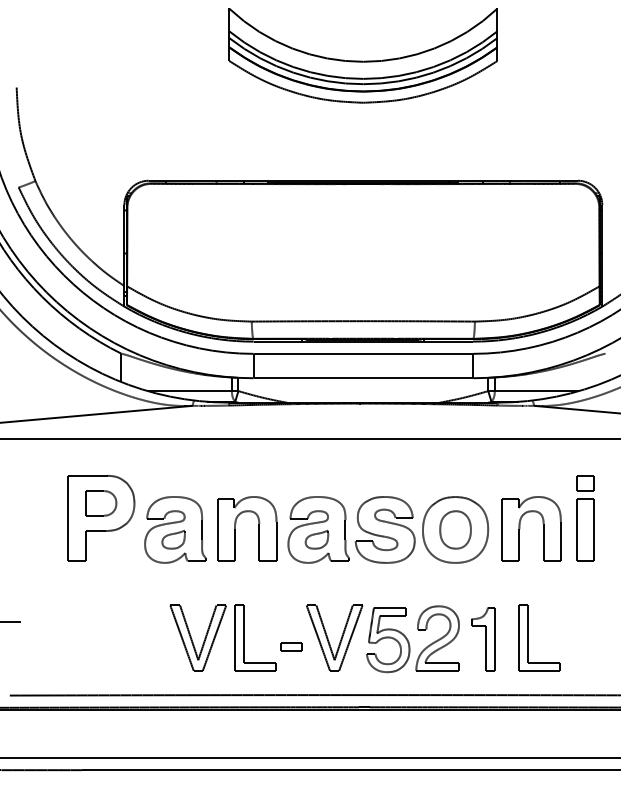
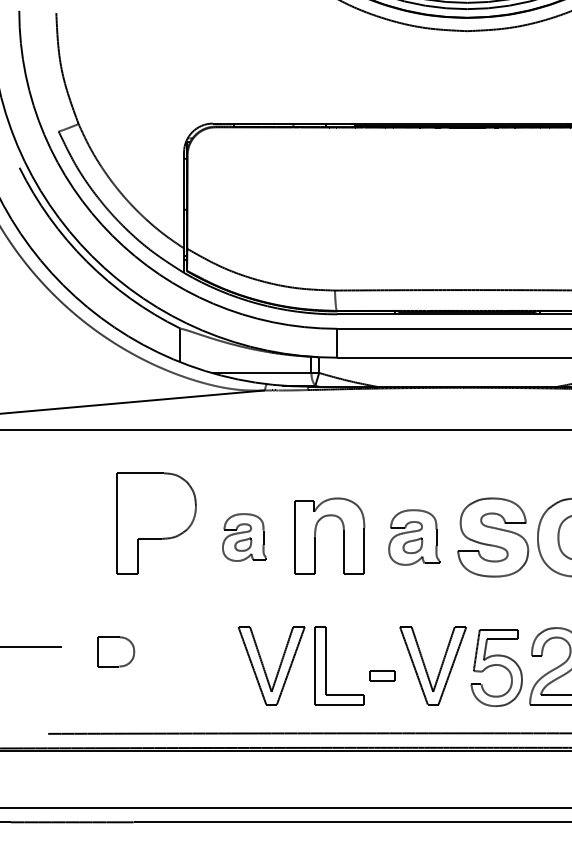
part: (101, 503) -> (116, 651), moved
part: (175, 529) -> (244, 537), size x0.6
part: (318, 529) -> (414, 537), size x0.7

